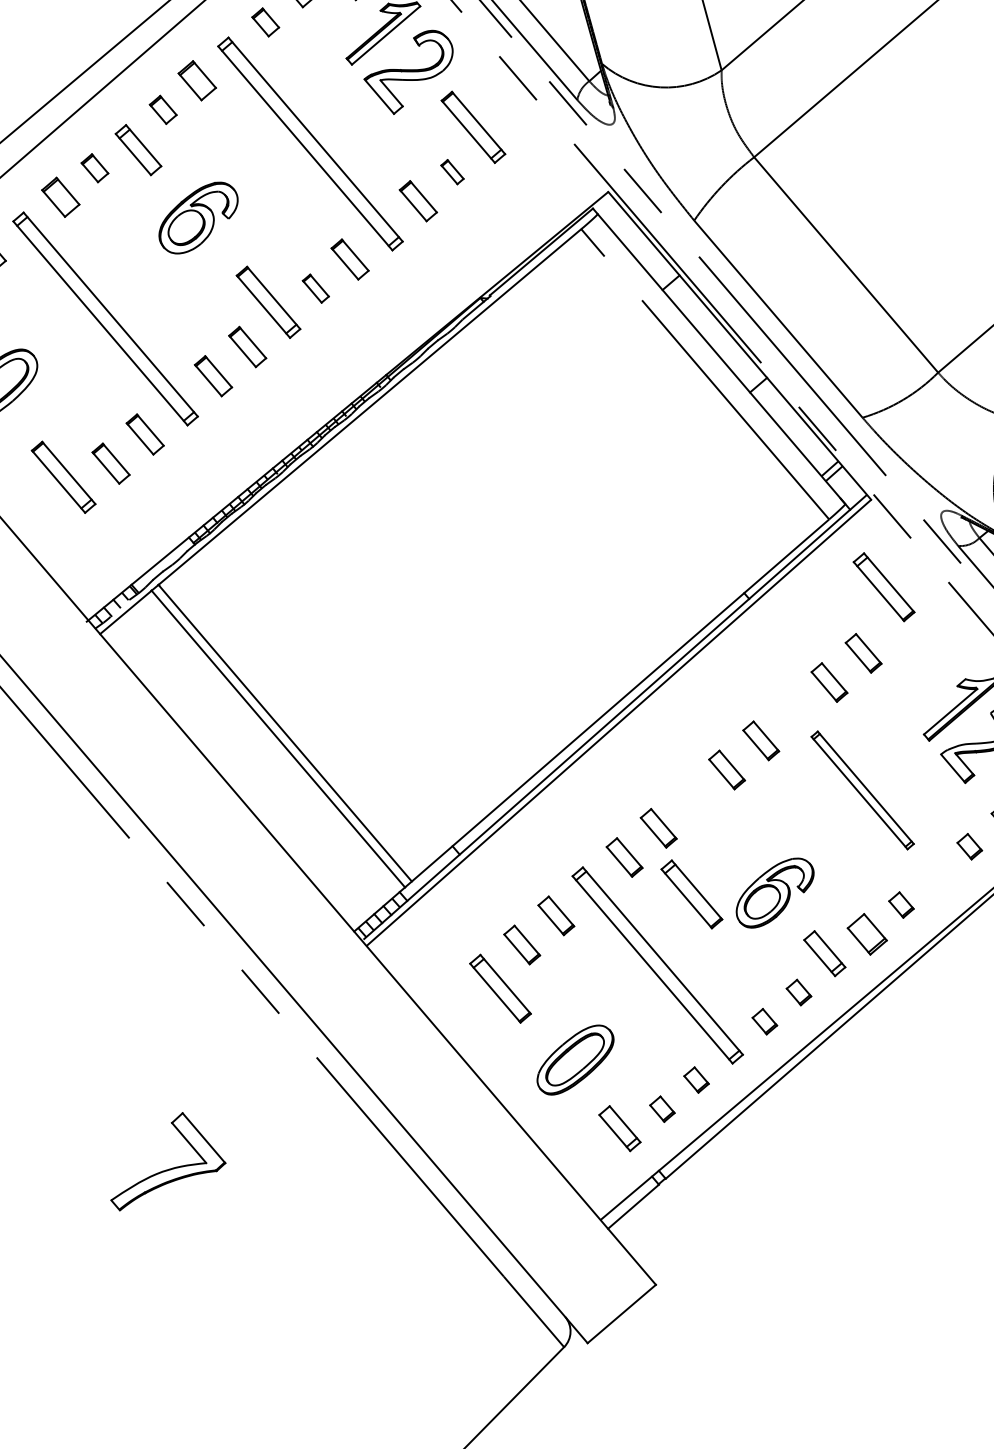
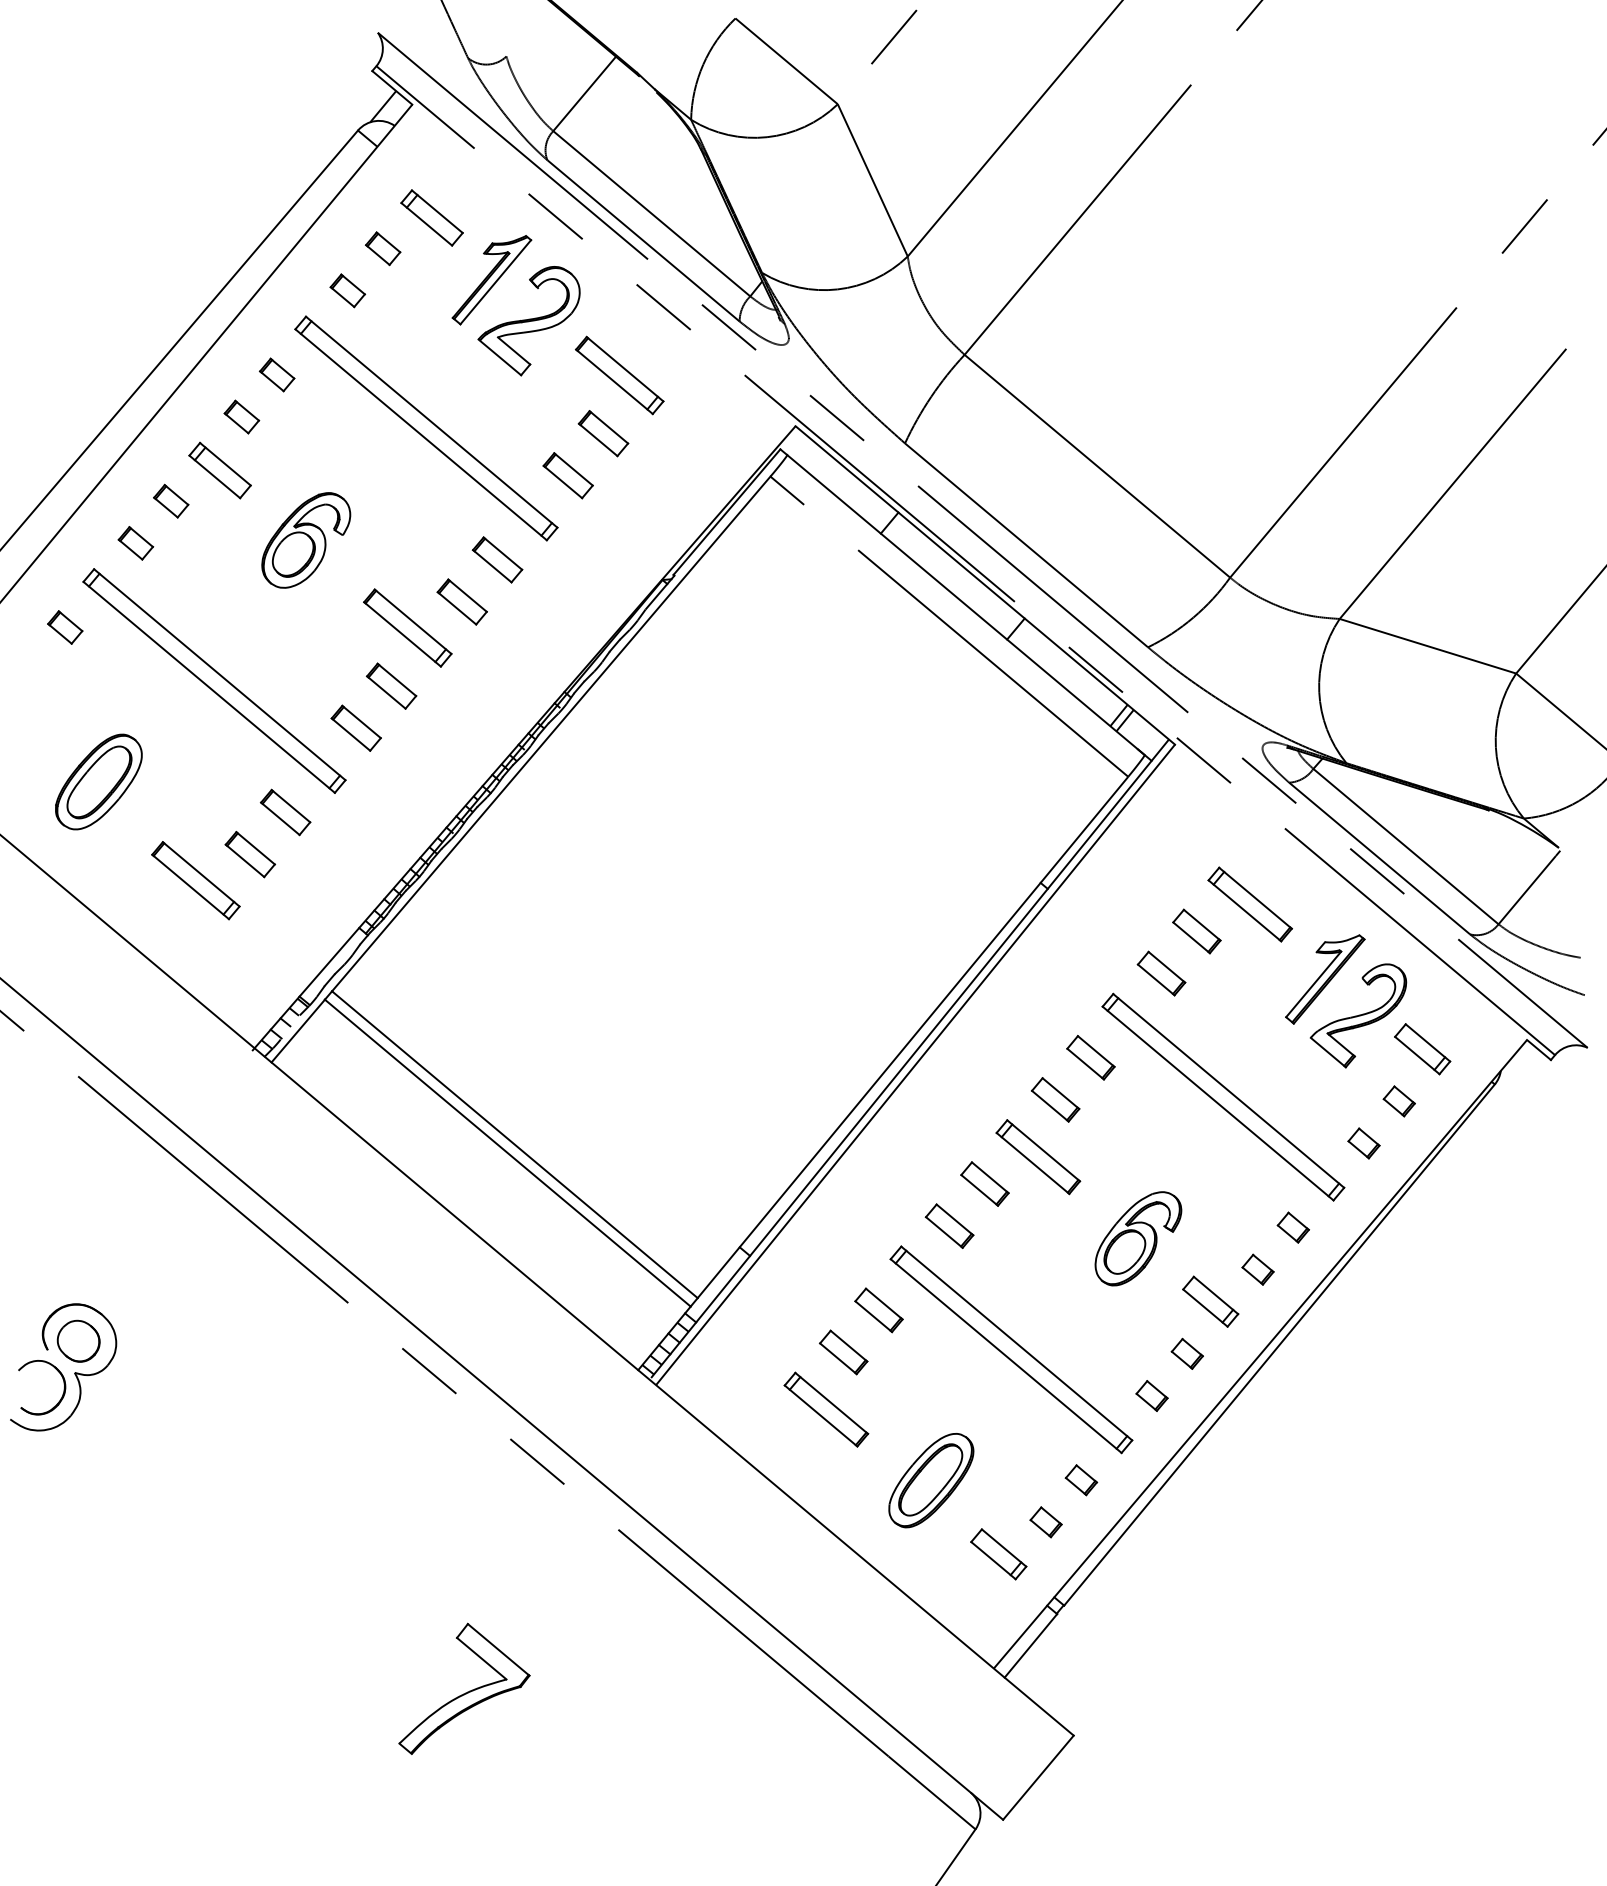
part: (197, 80) -> (277, 374), size x0.71
part: (452, 171) -> (603, 433), size x1.67
part: (60, 197) -> (135, 543), size x0.71
part: (315, 288) -> (461, 601), size x1.43
part: (883, 587) -> (1249, 904), moved
part: (862, 789) -> (1223, 1096), size x1.67
part: (692, 894) -> (1038, 1157), moved
part: (866, 933) -> (1257, 1269), size x0.62

